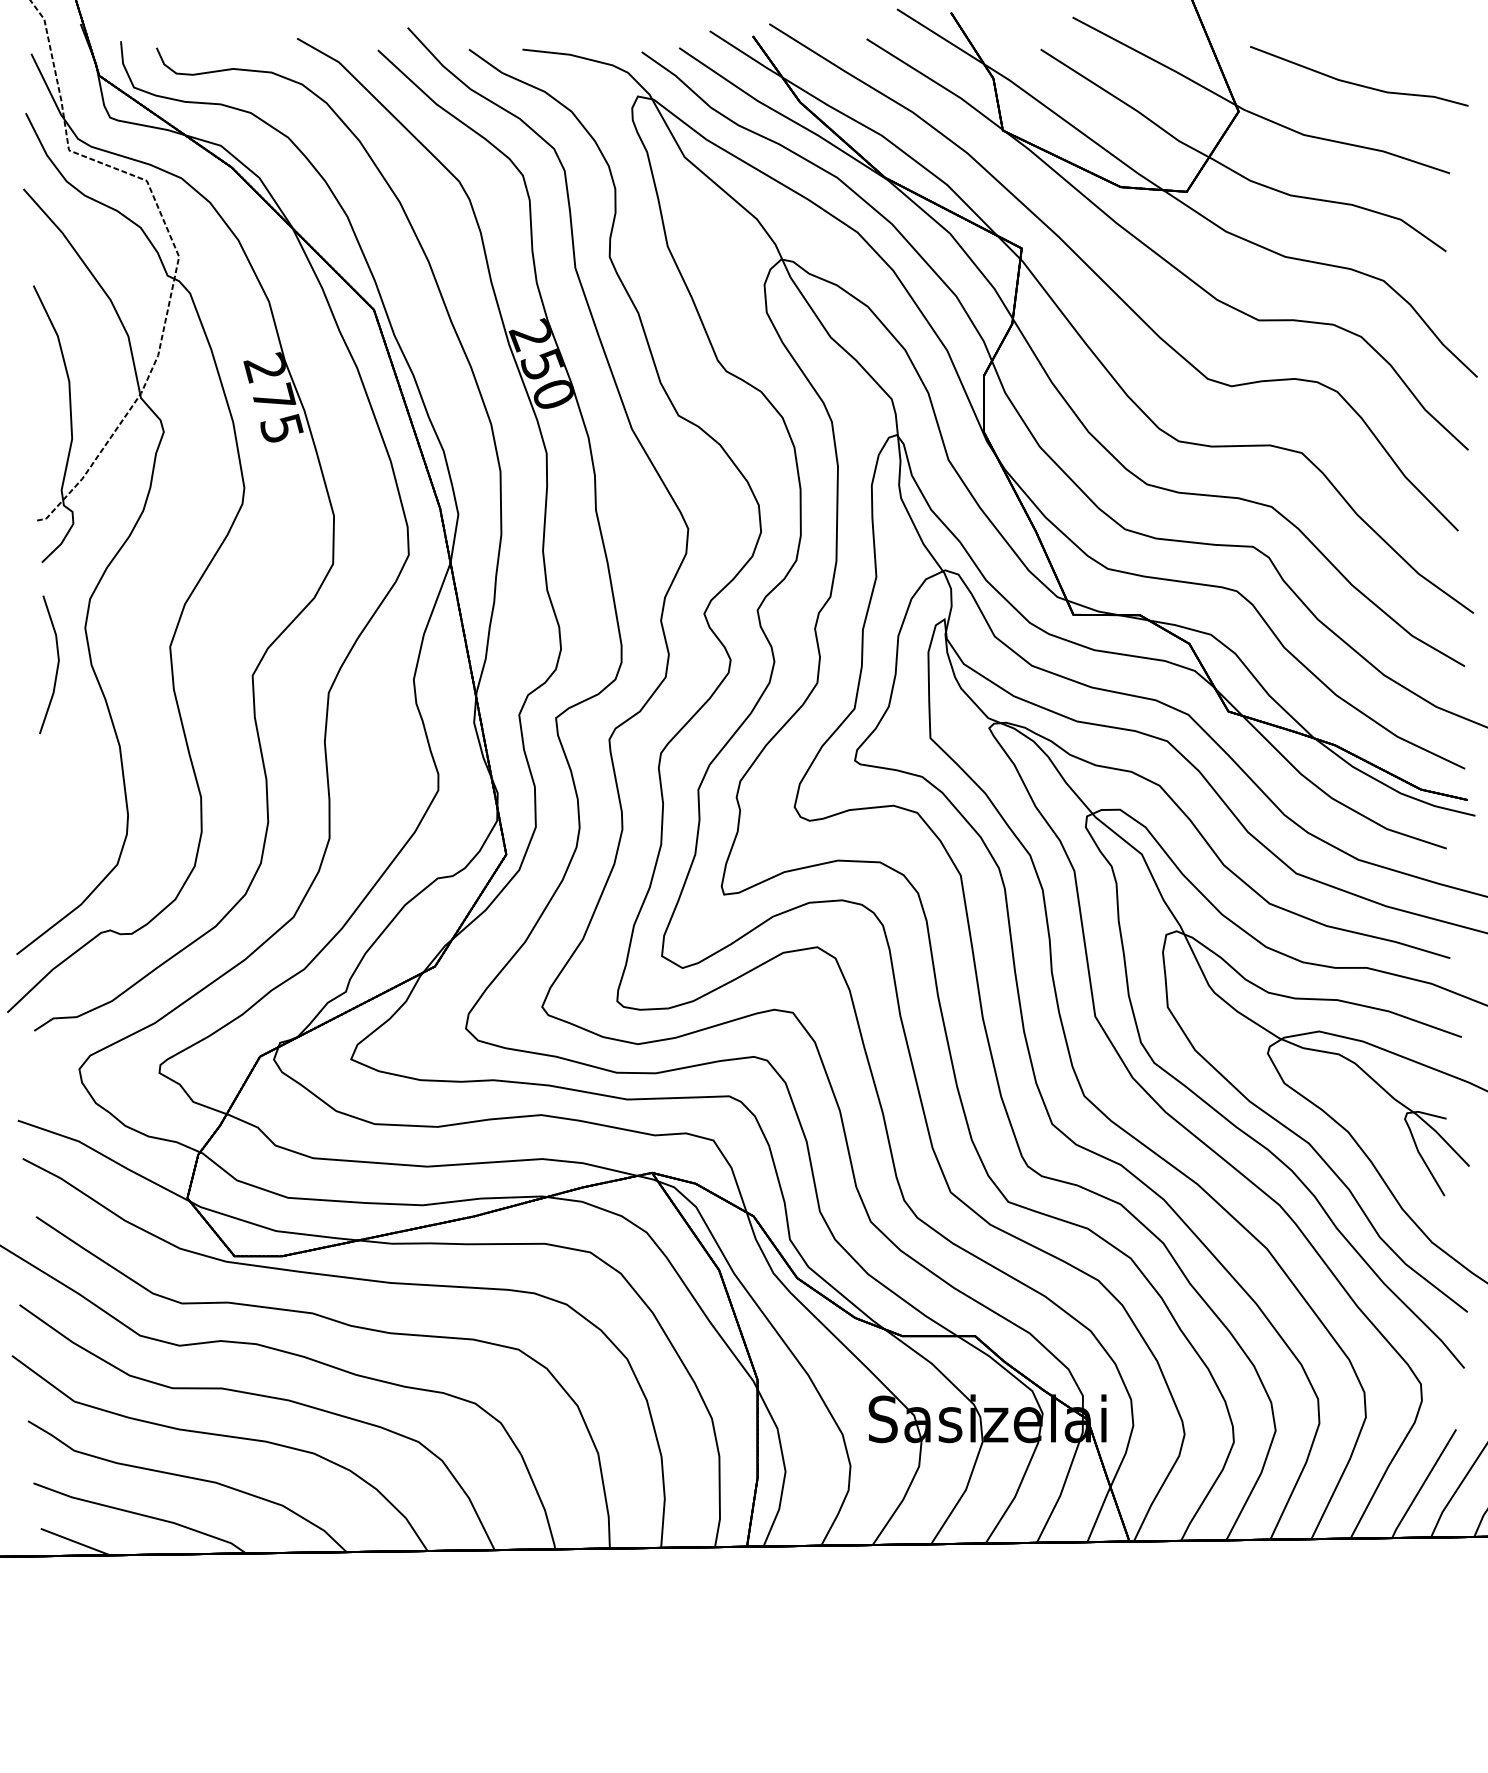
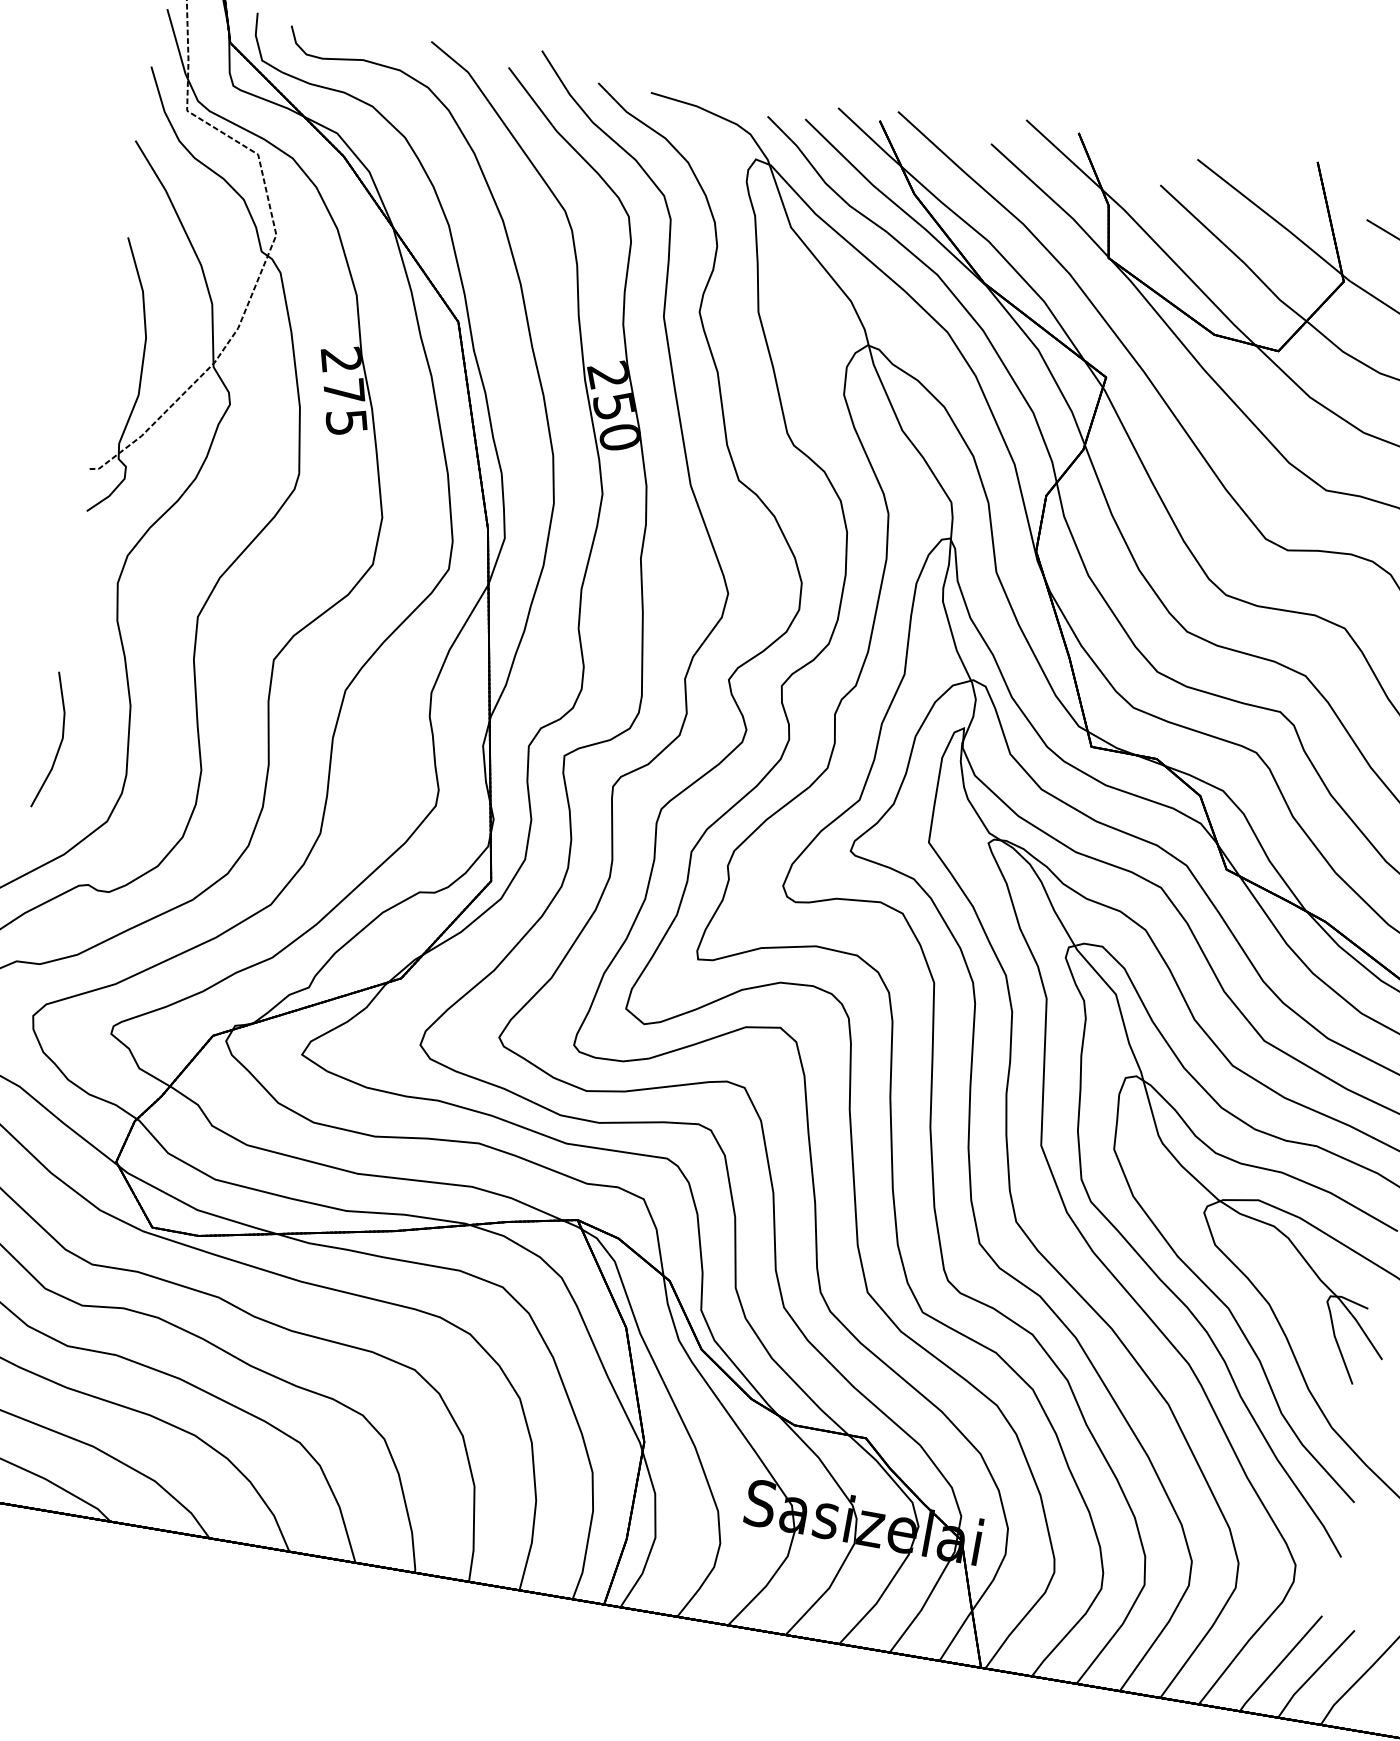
line: (56, 667) -> (59, 744), moved

